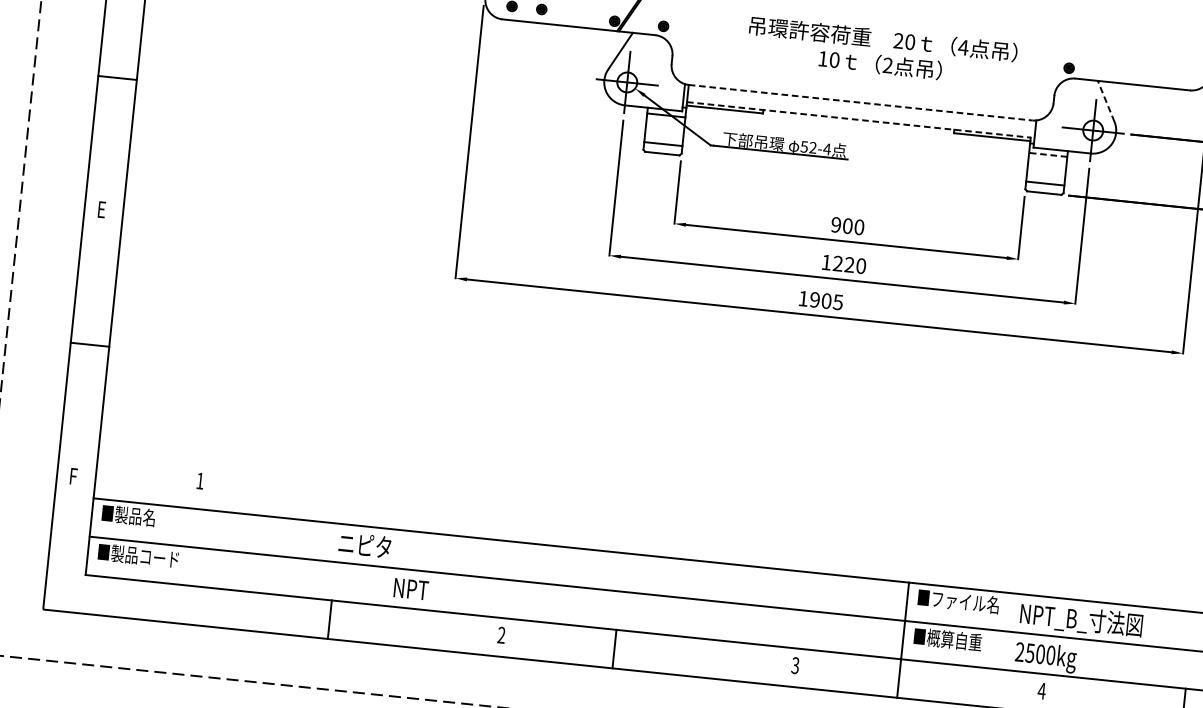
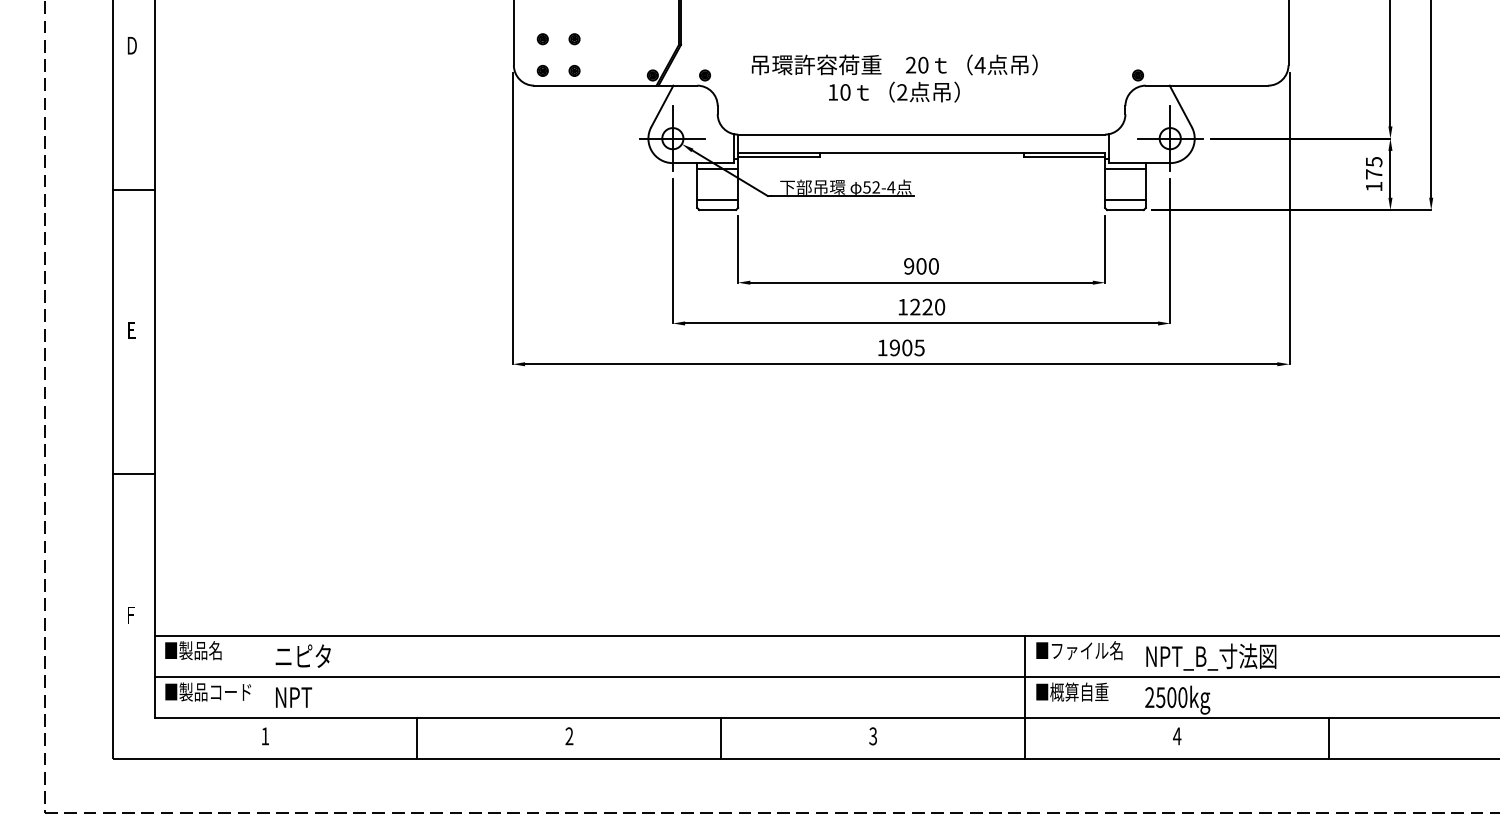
text: (881, 51) -> (894, 78), moved
line: (1105, 101) -> (1180, 106), dashed -> solid
line: (861, 102) -> (922, 134), dashed -> solid
line: (859, 119) -> (922, 152), dashed -> solid
line: (1047, 155) -> (1124, 169), dashed -> solid
text: (200, 481) -> (265, 736), moved
text: (364, 544) -> (302, 655), moved
text: (411, 589) -> (294, 697), moved
text: (501, 635) -> (569, 736), moved
text: (794, 665) -> (872, 736), moved

